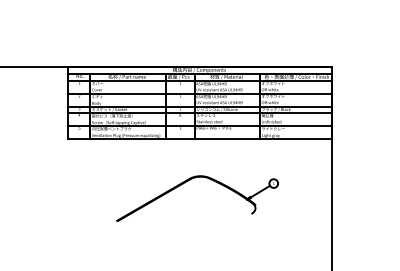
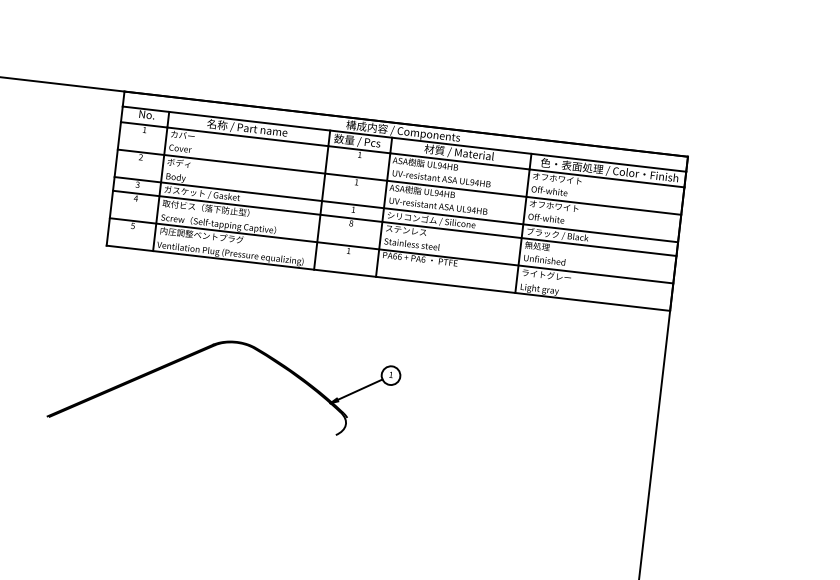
part: (185, 183) -> (202, 353), moved

